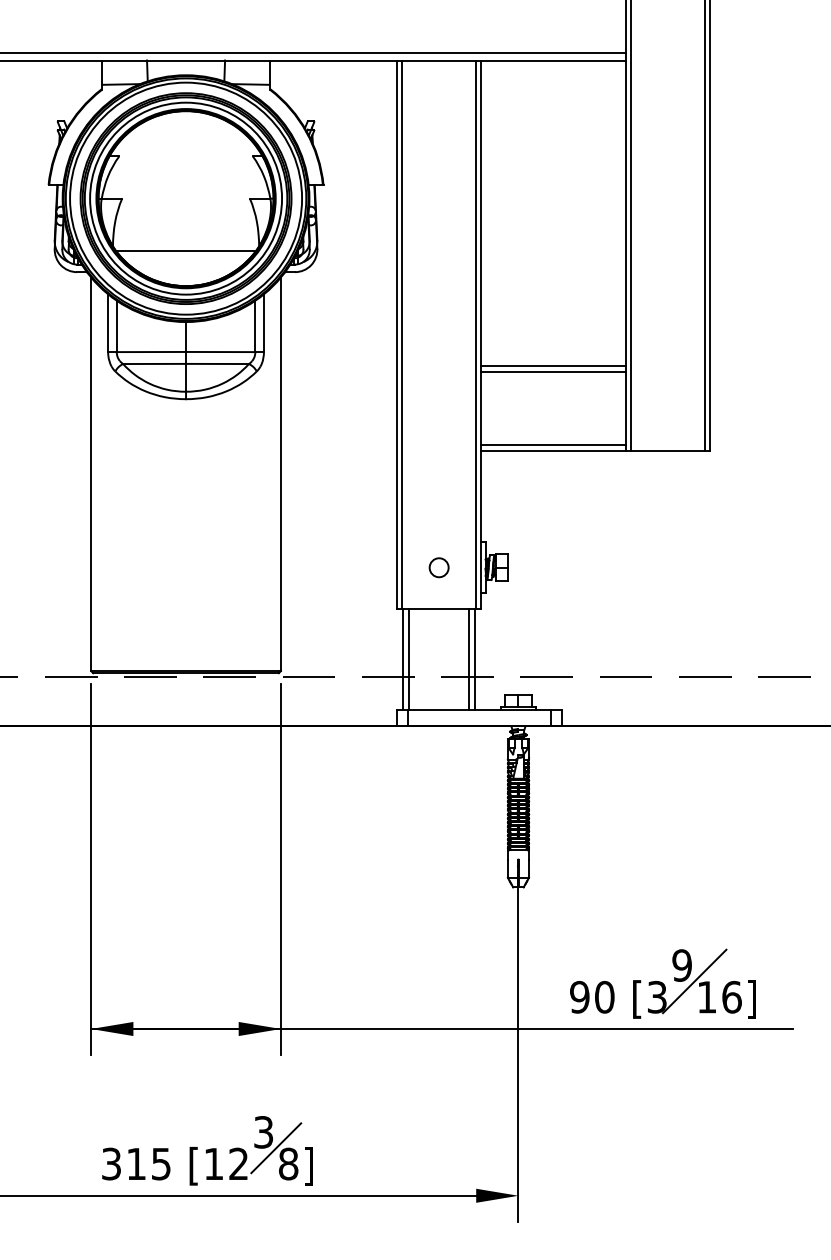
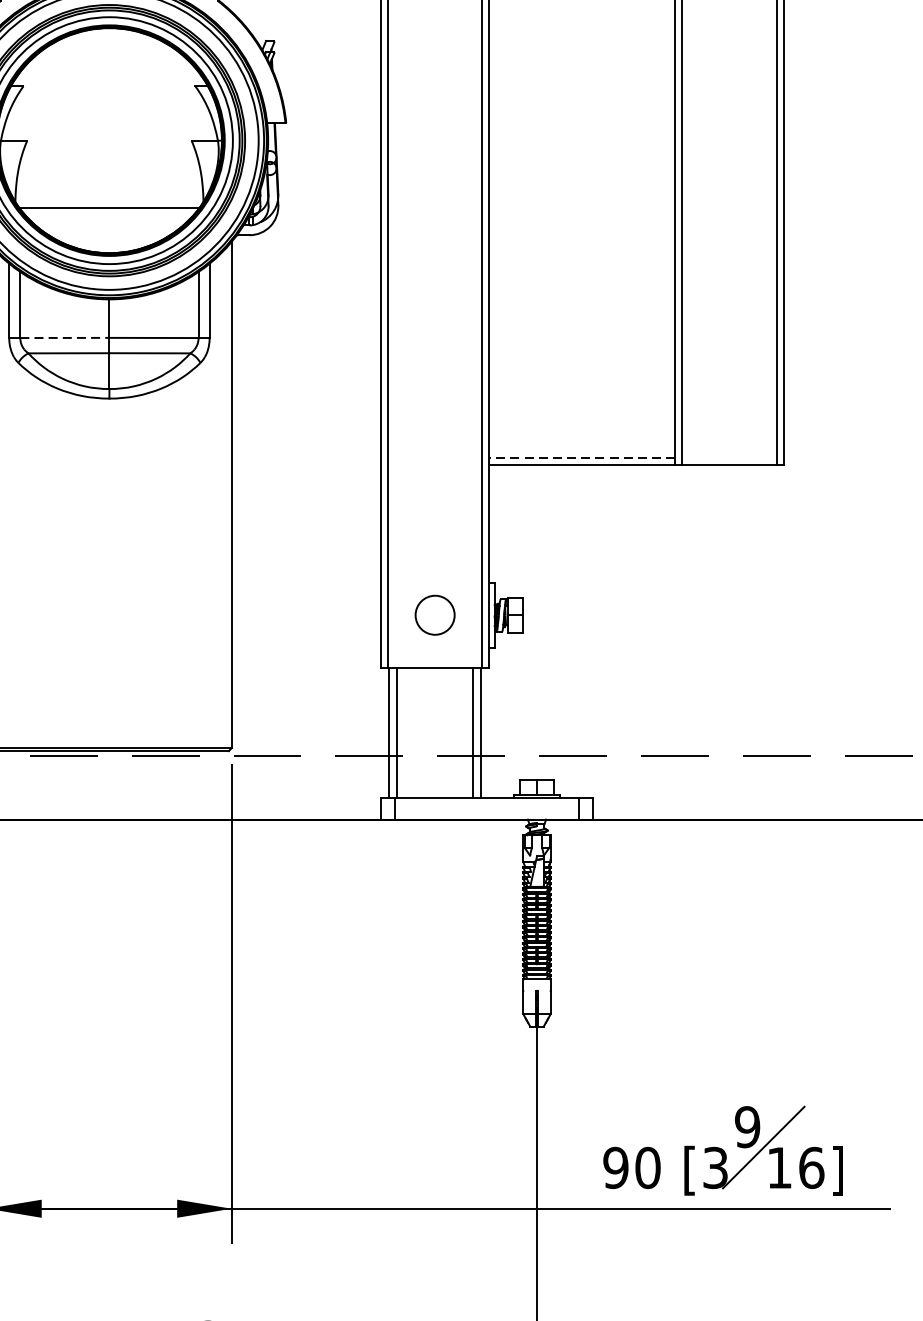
line: (151, 352) -> (64, 338), solid -> dashed
line: (553, 366) -> (582, 356), removed
line: (553, 371) -> (582, 362), removed
line: (553, 445) -> (582, 458), solid -> dashed
circle: (438, 567) -> (434, 615), size x1.6

